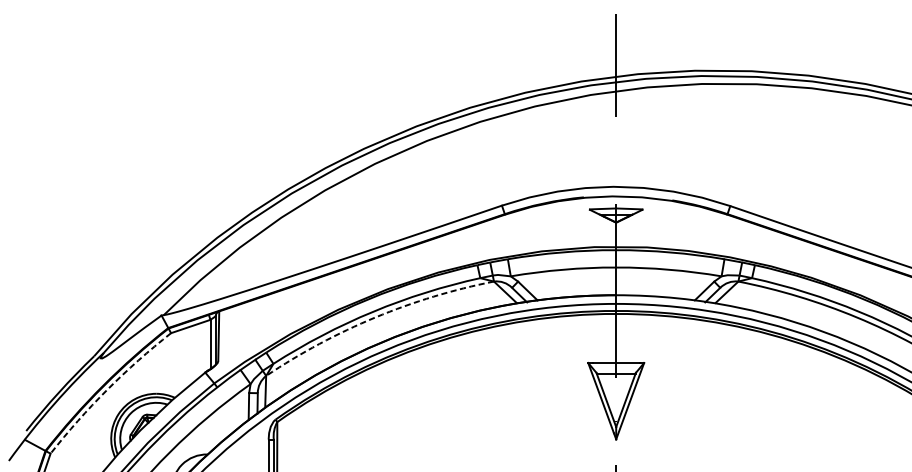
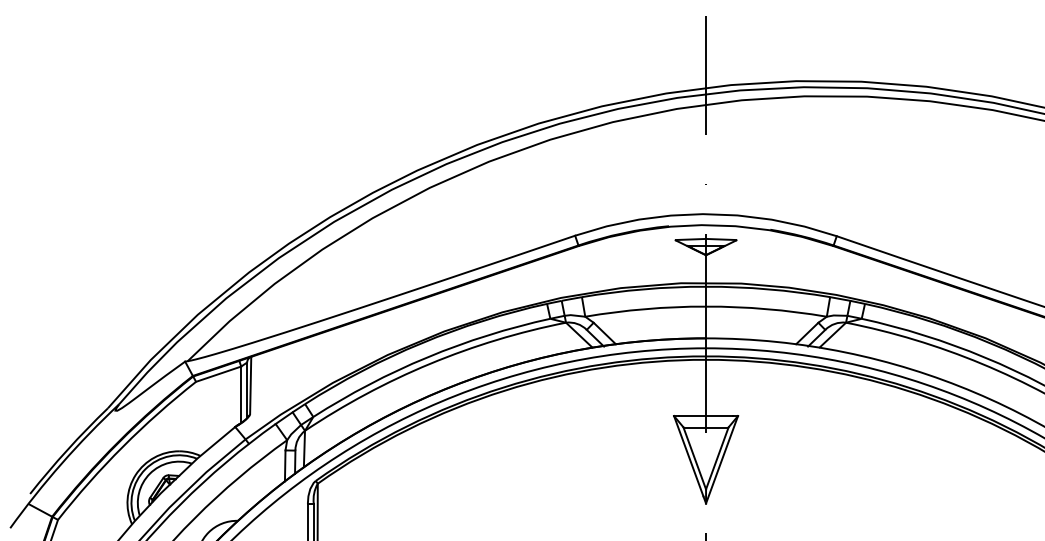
arc: (375, 317) -> (430, 363), dashed -> solid
arc: (106, 389) -> (122, 446), dashed -> solid

